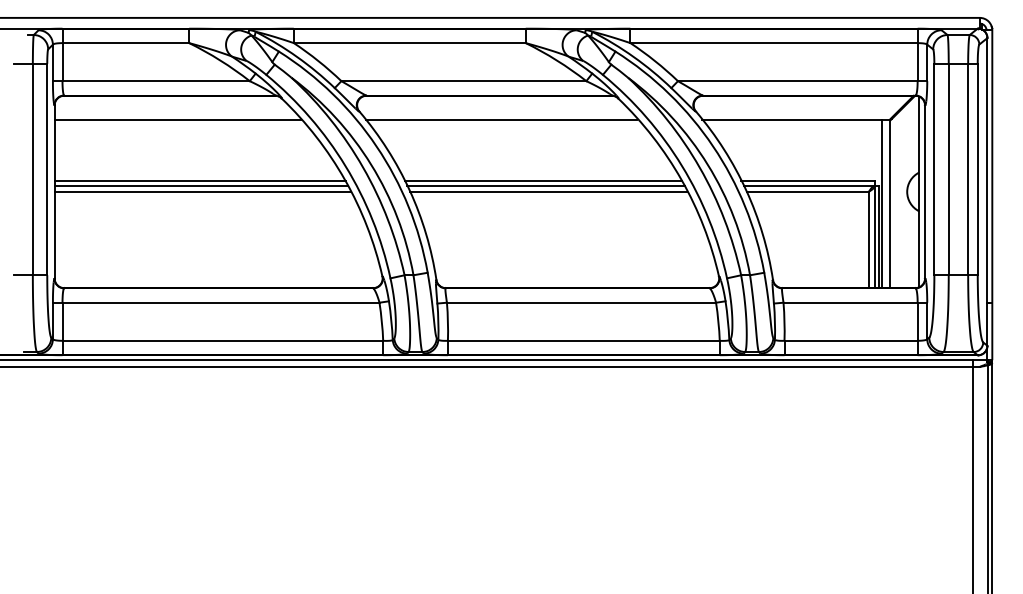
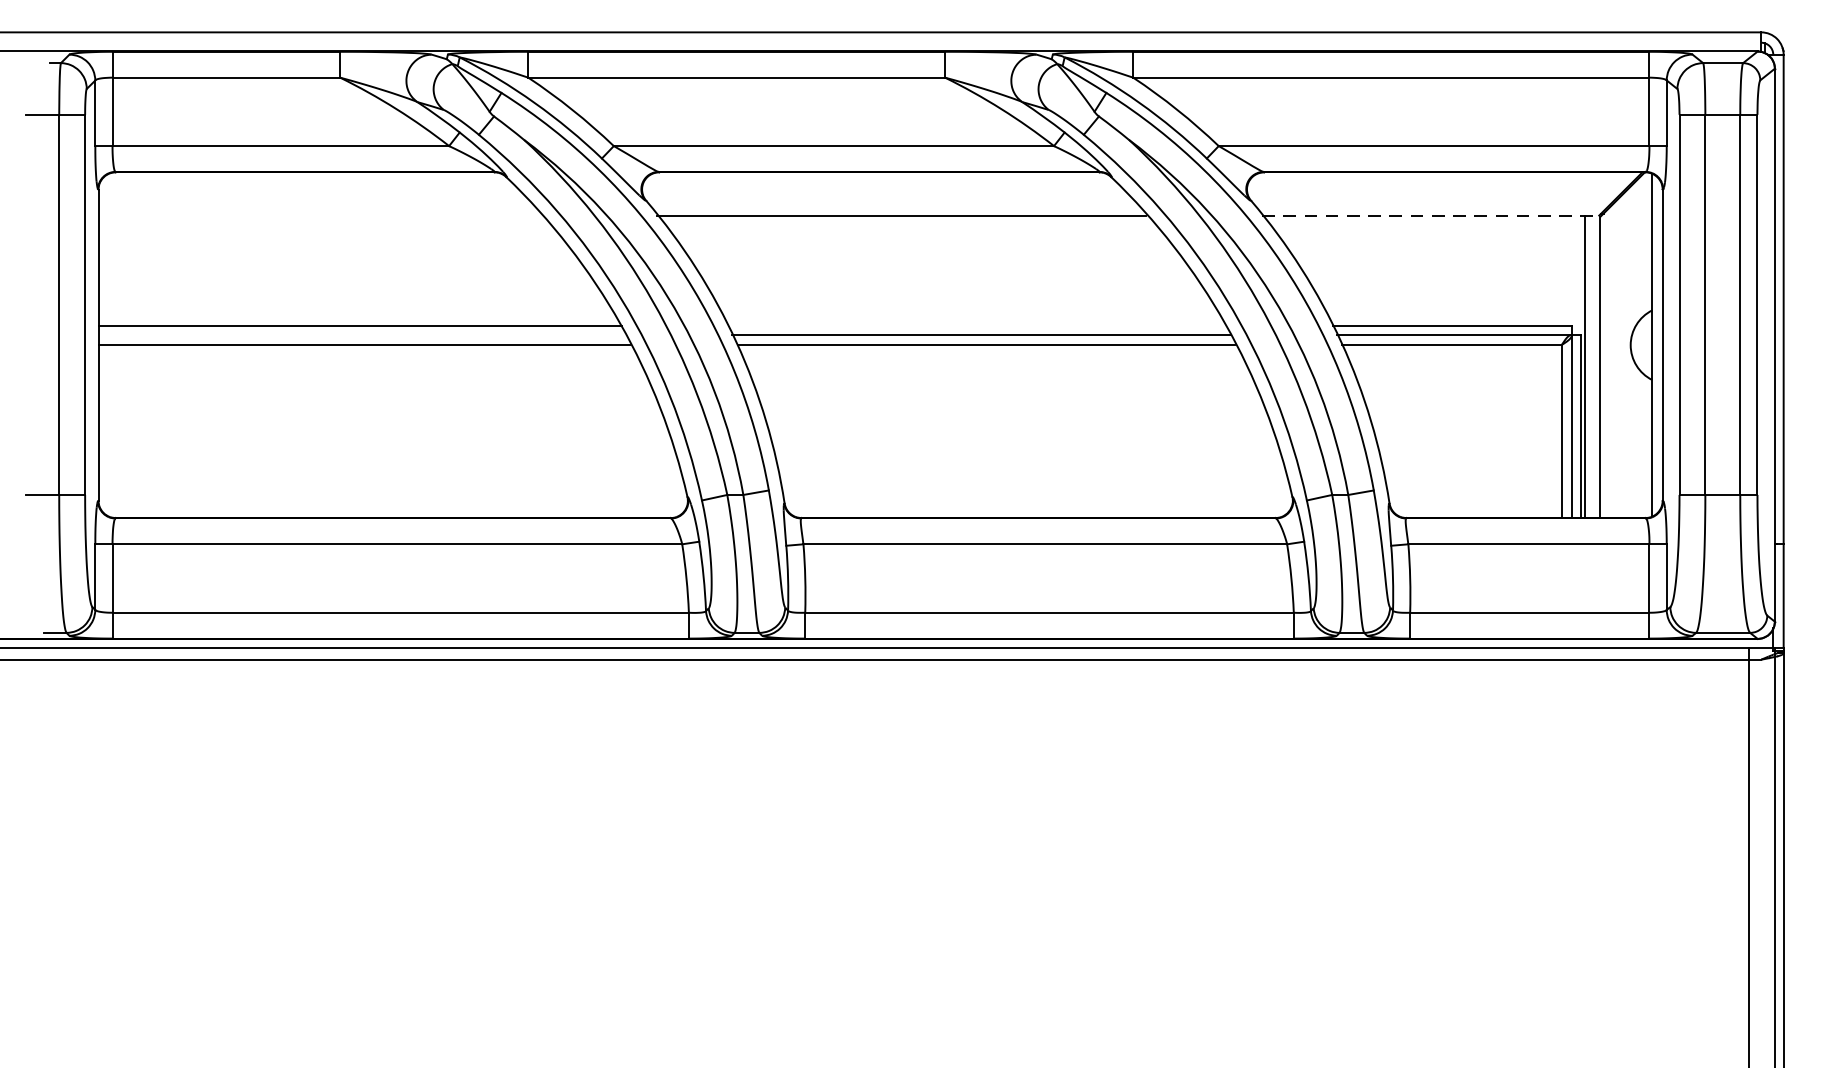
line: (177, 119) -> (319, 214), removed
line: (795, 119) -> (1429, 214), solid -> dashed
line: (543, 181) -> (977, 326), removed
line: (200, 186) -> (360, 335), removed

